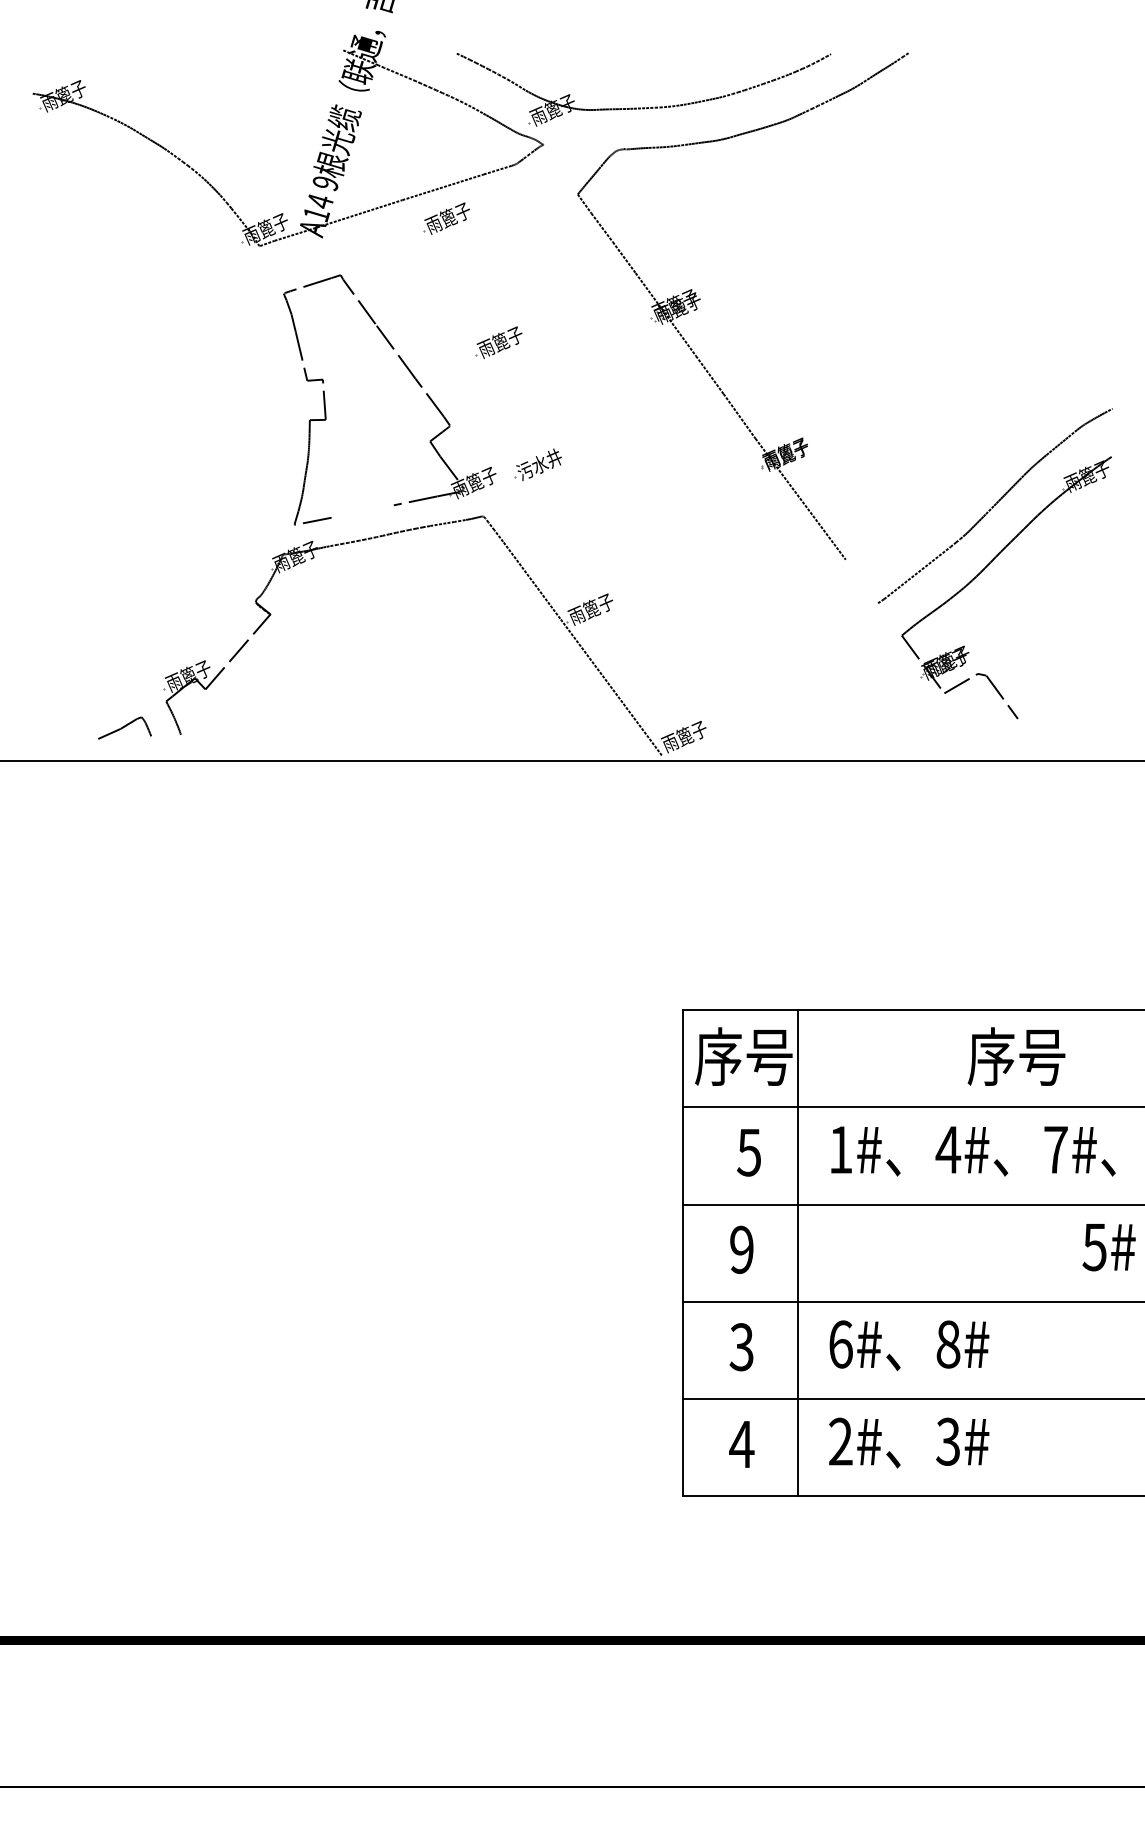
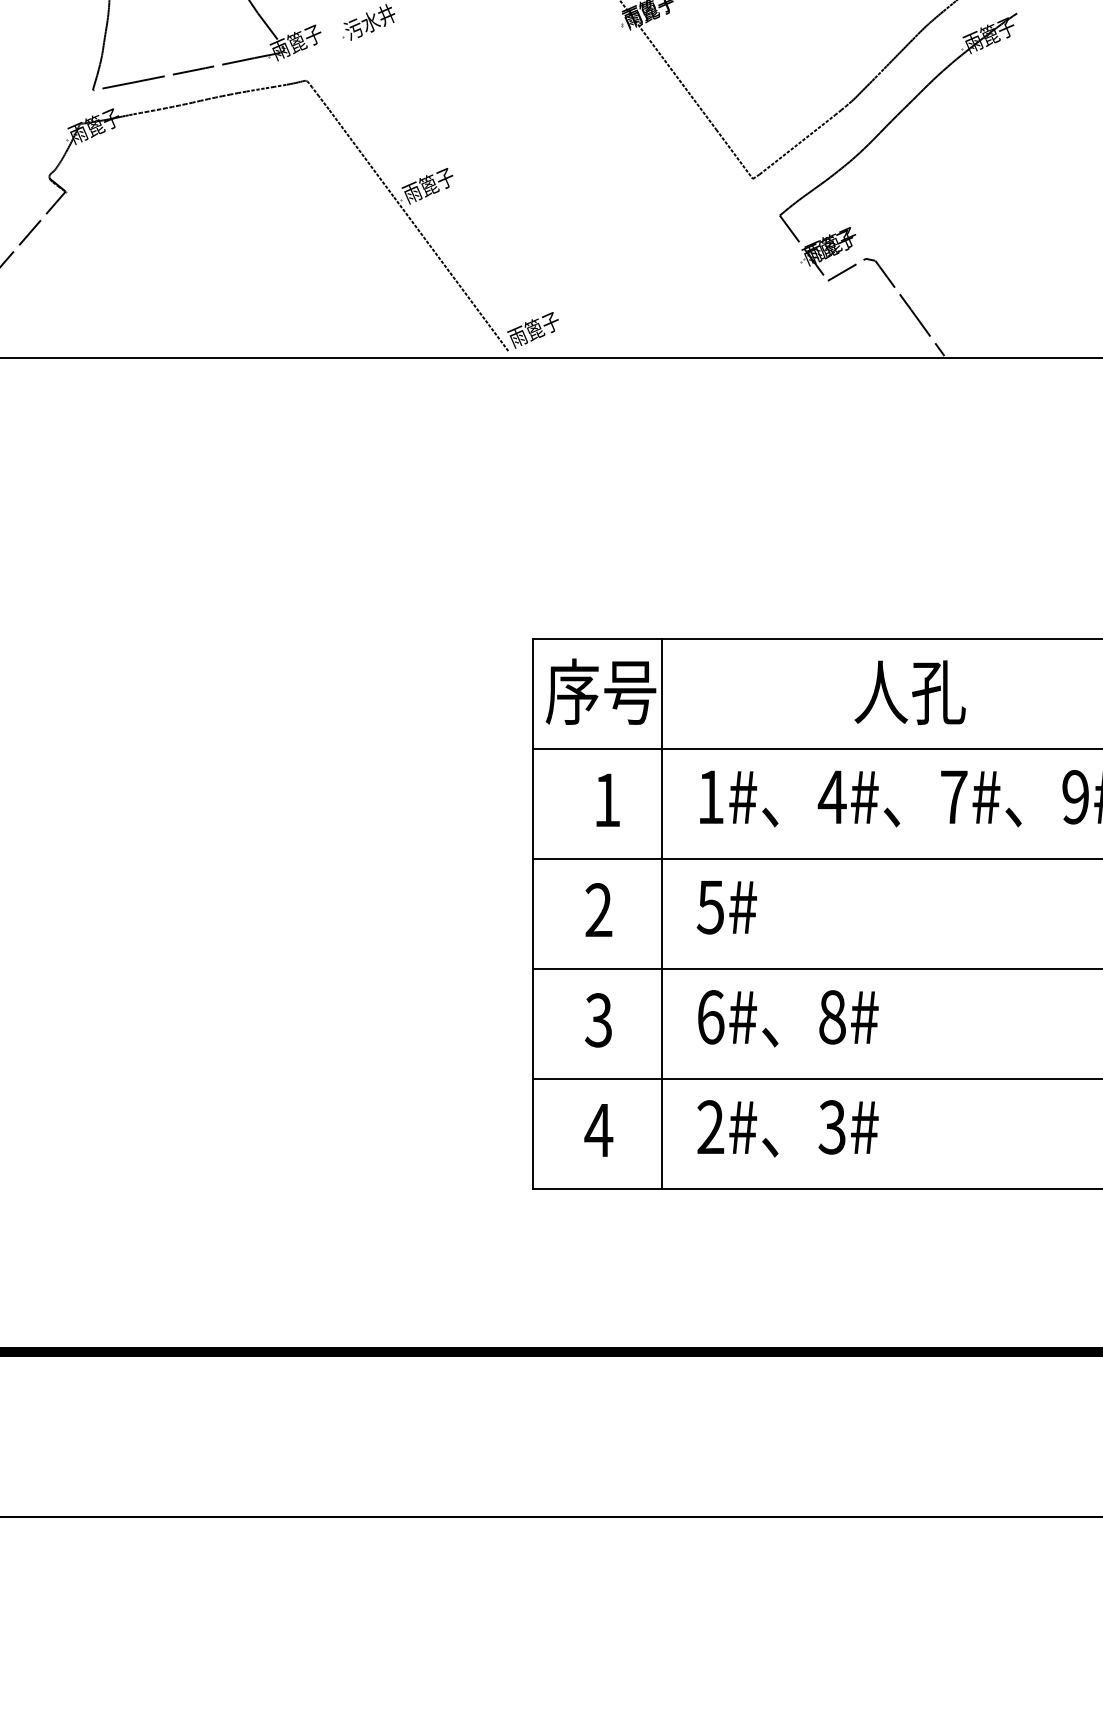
line: (362, 511) -> (169, 75), added
line: (861, 581) -> (734, 154), added
line: (1032, 738) -> (927, 331), added
text: (1016, 1056) -> (909, 691), 序号 -> 人孔
text: (748, 1152) -> (606, 800), 5 -> 1
text: (1108, 1247) -> (726, 907), moved
text: (741, 1249) -> (598, 909), 9 -> 2

